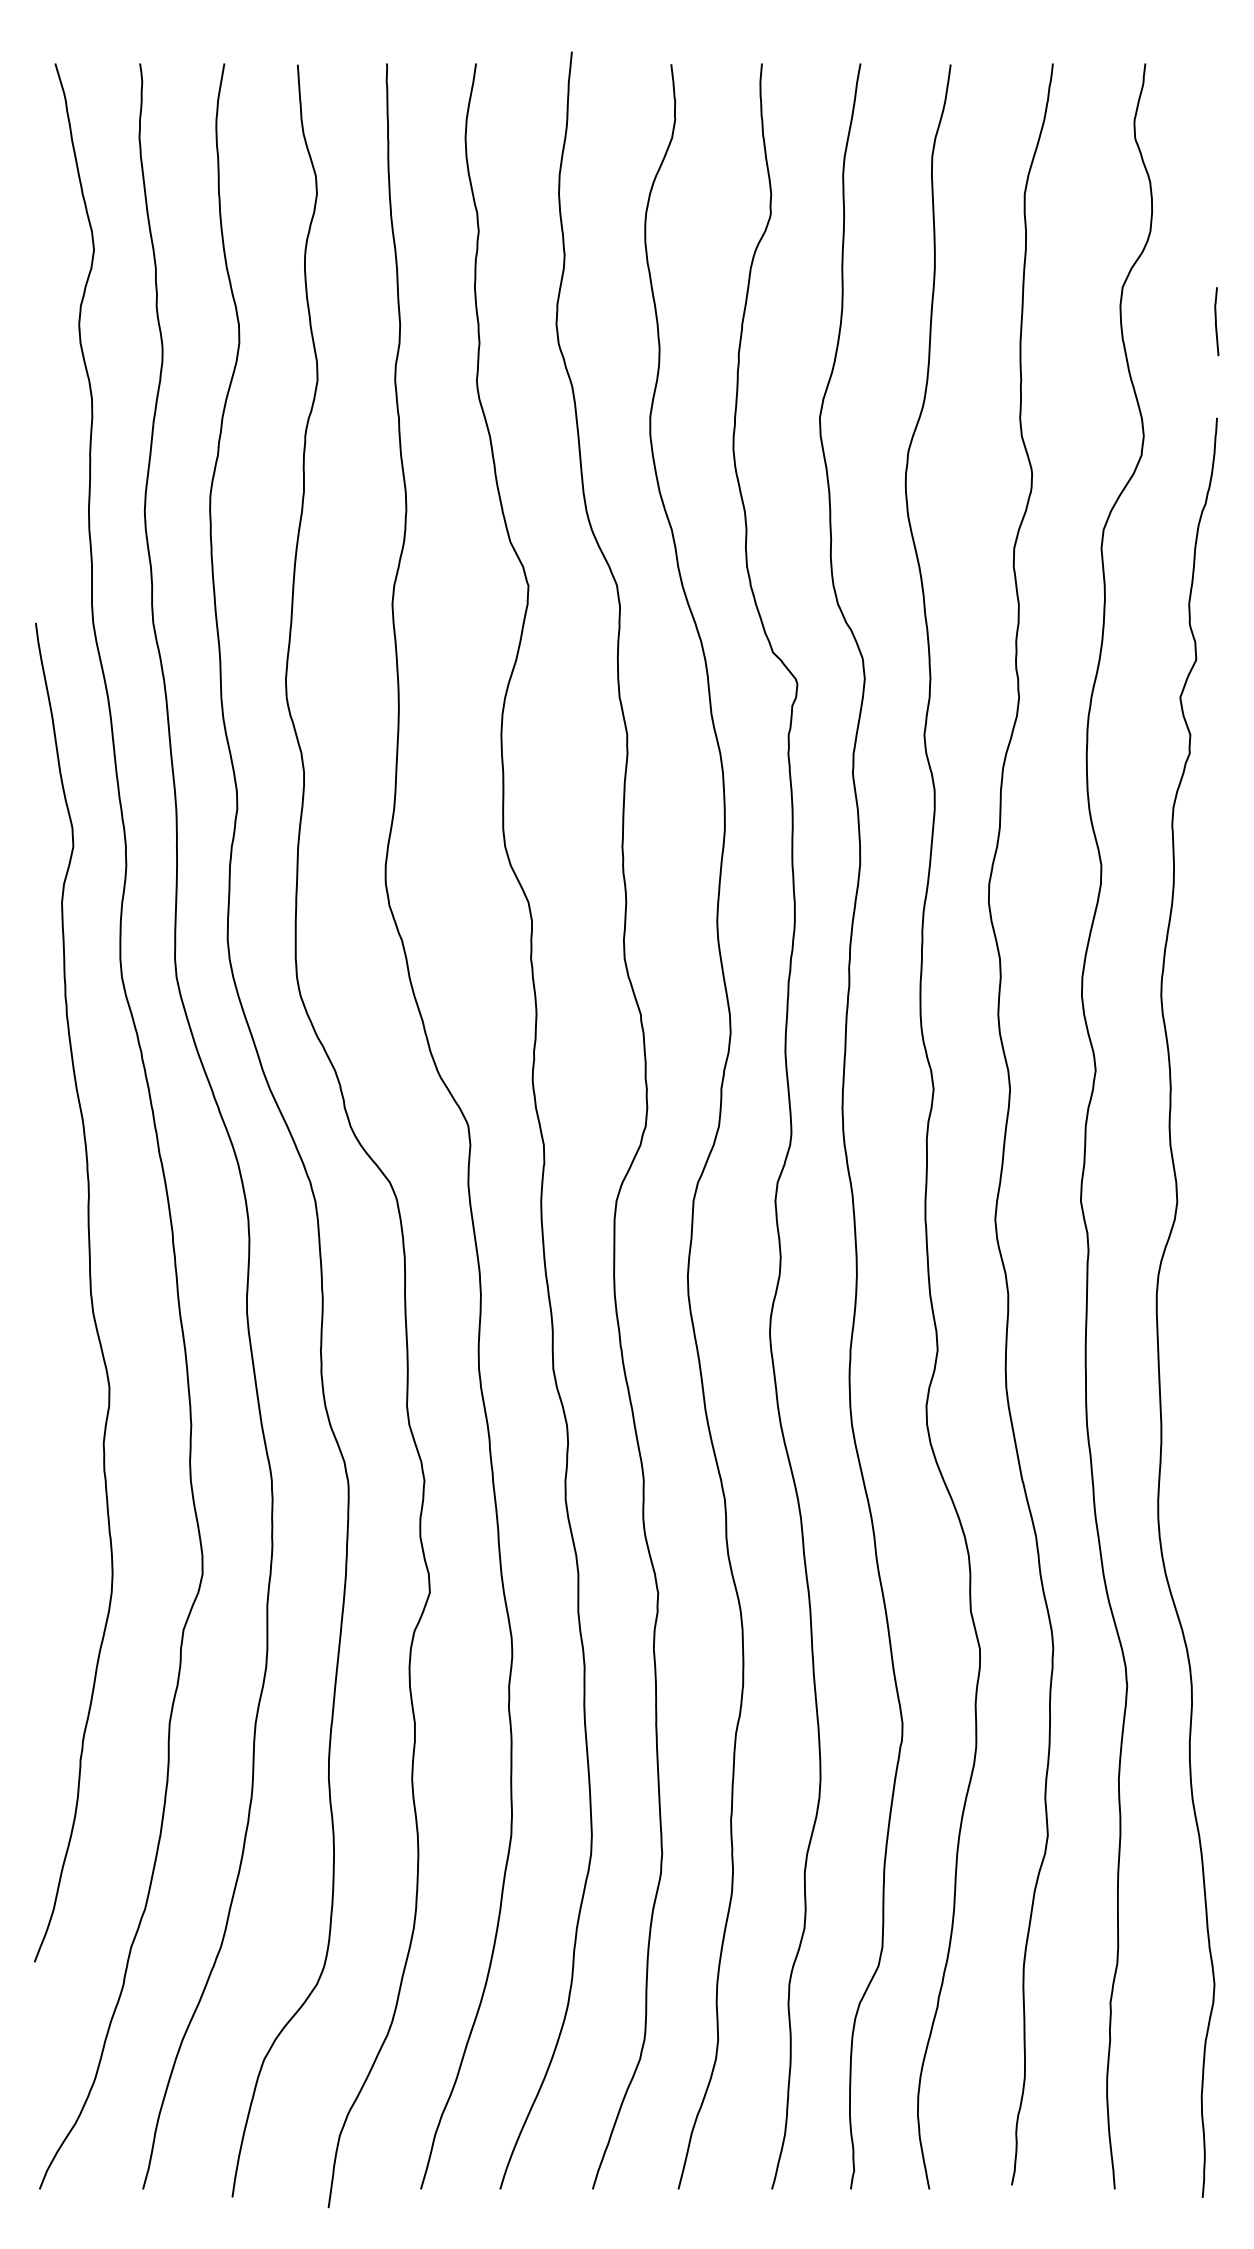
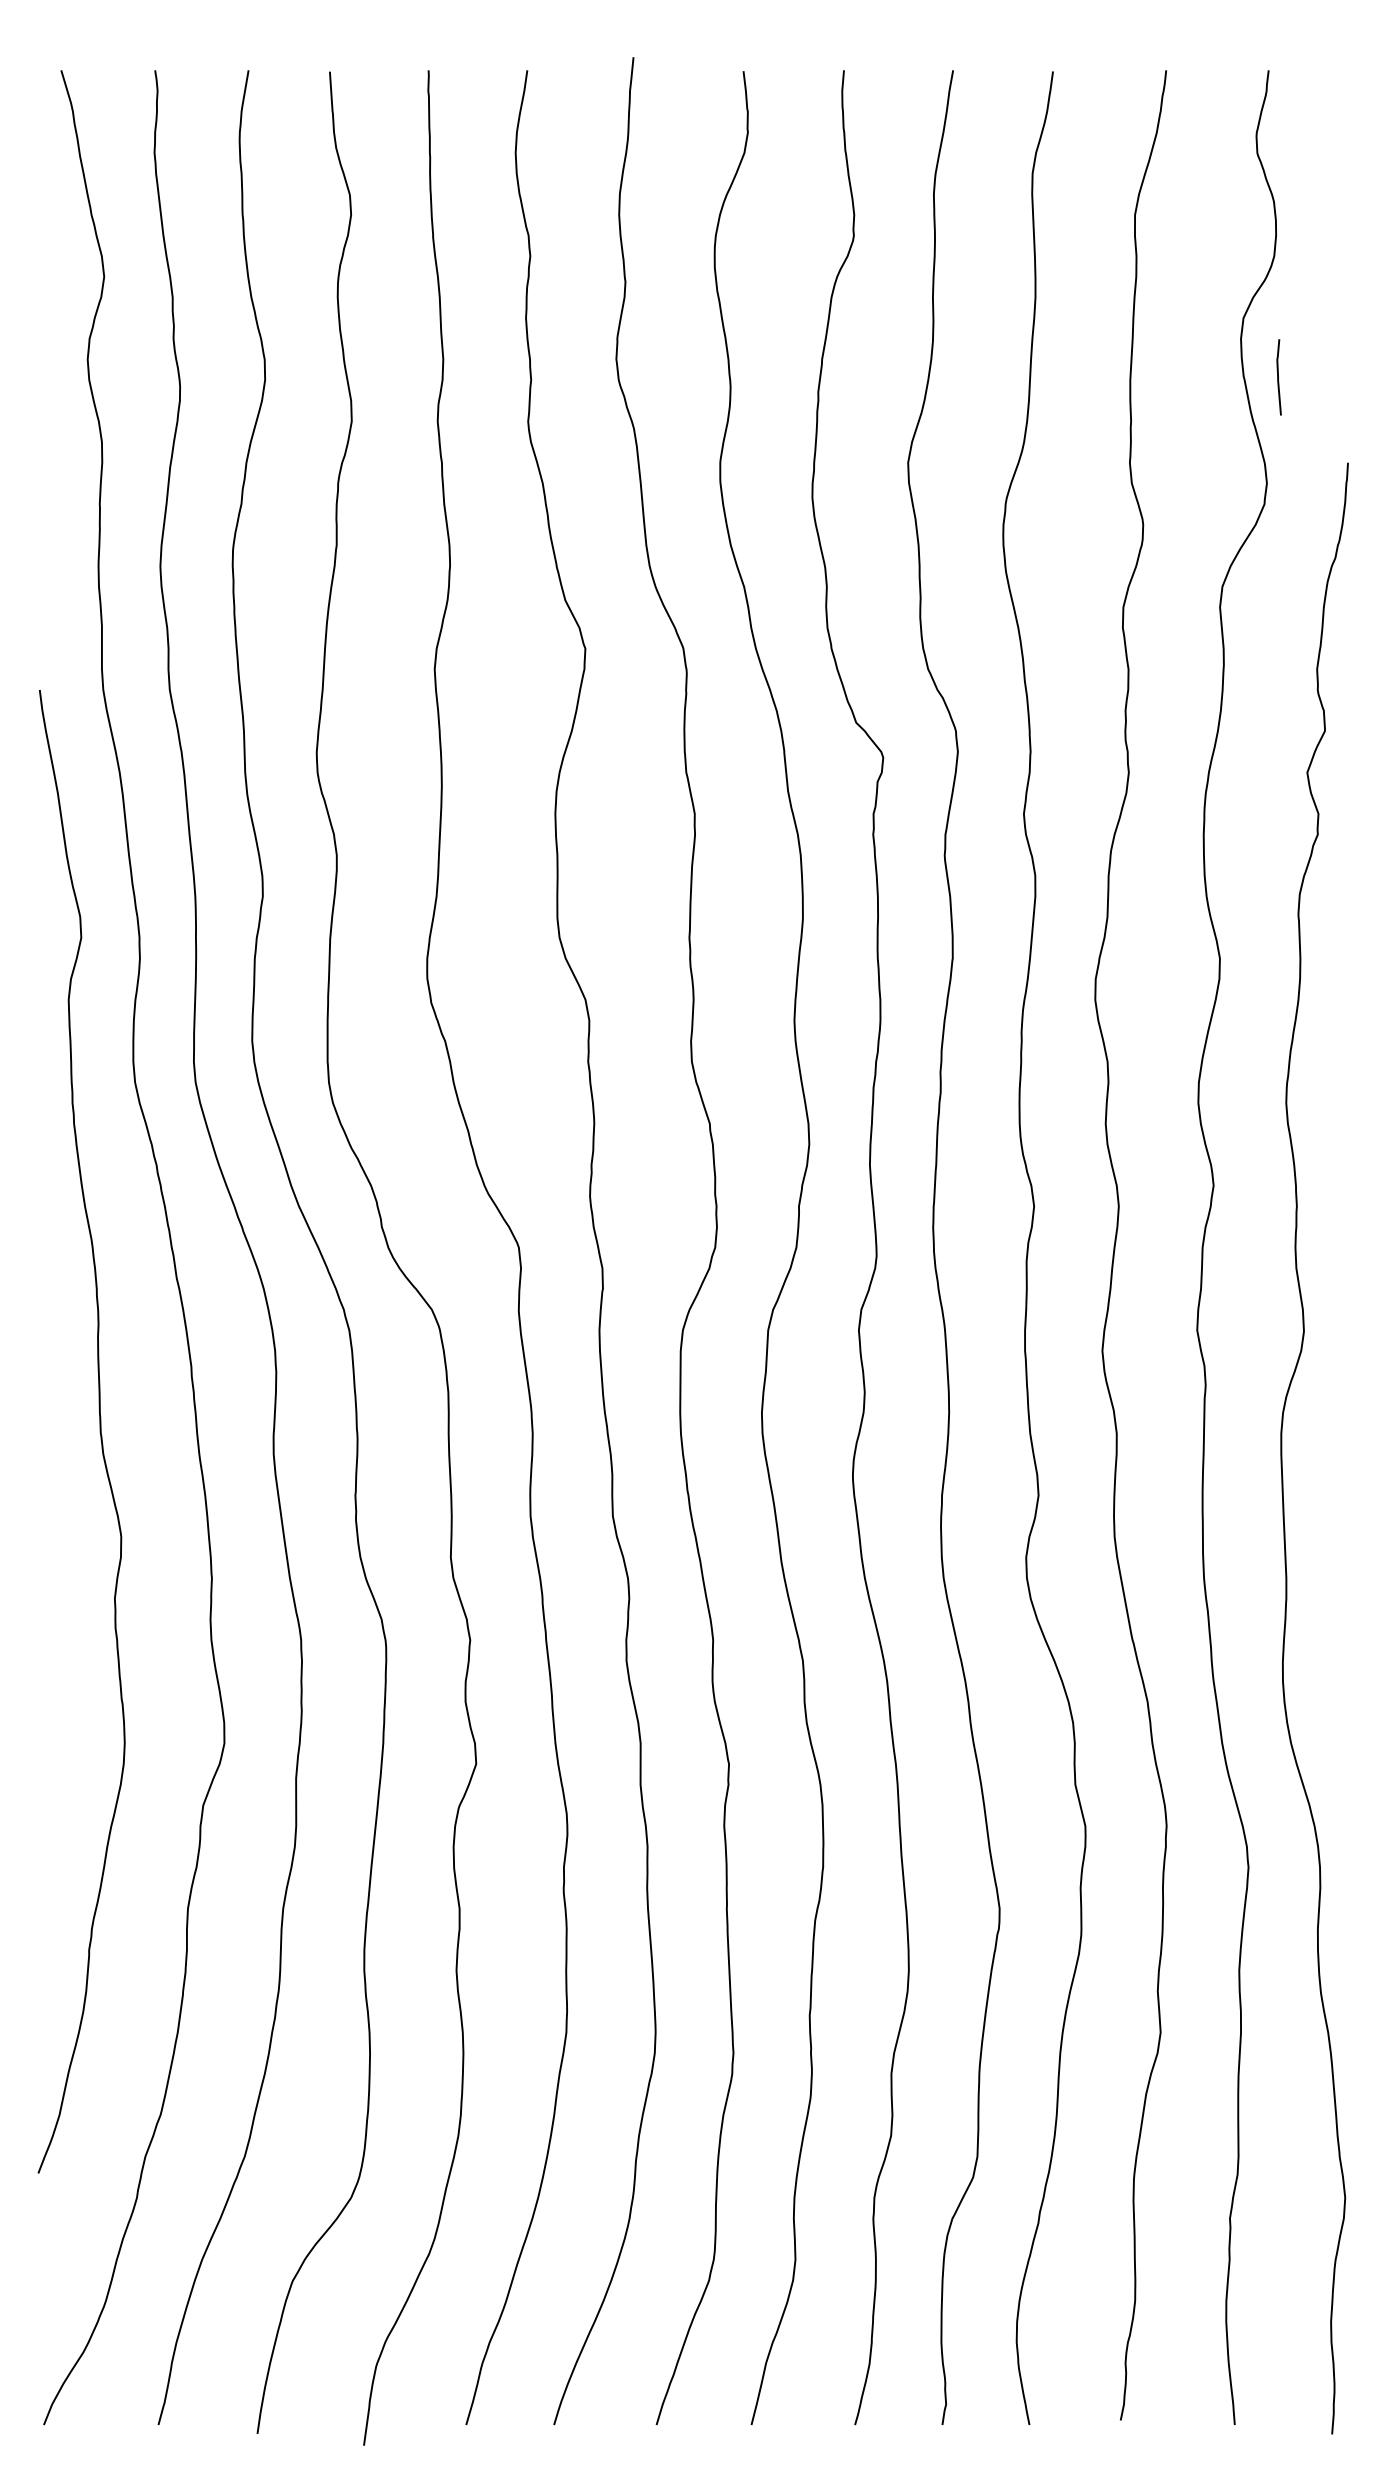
curve: (1216, 321) -> (1278, 377), moved

